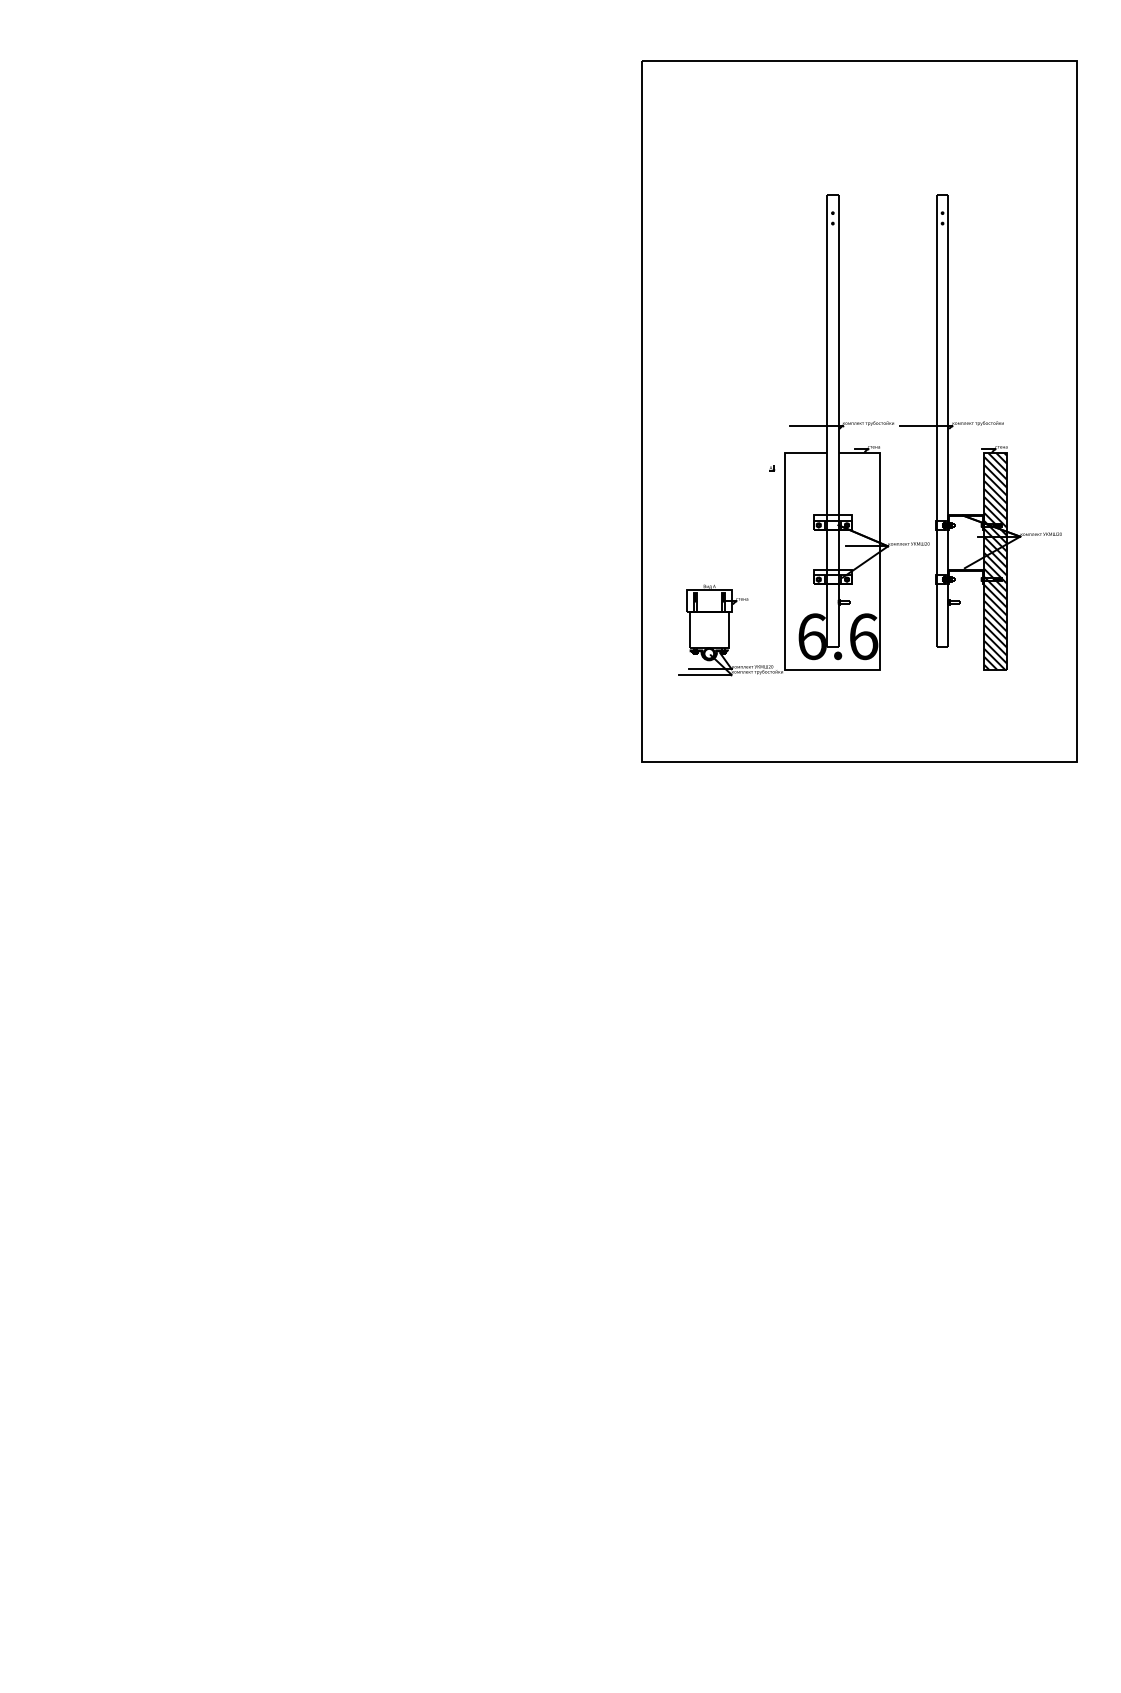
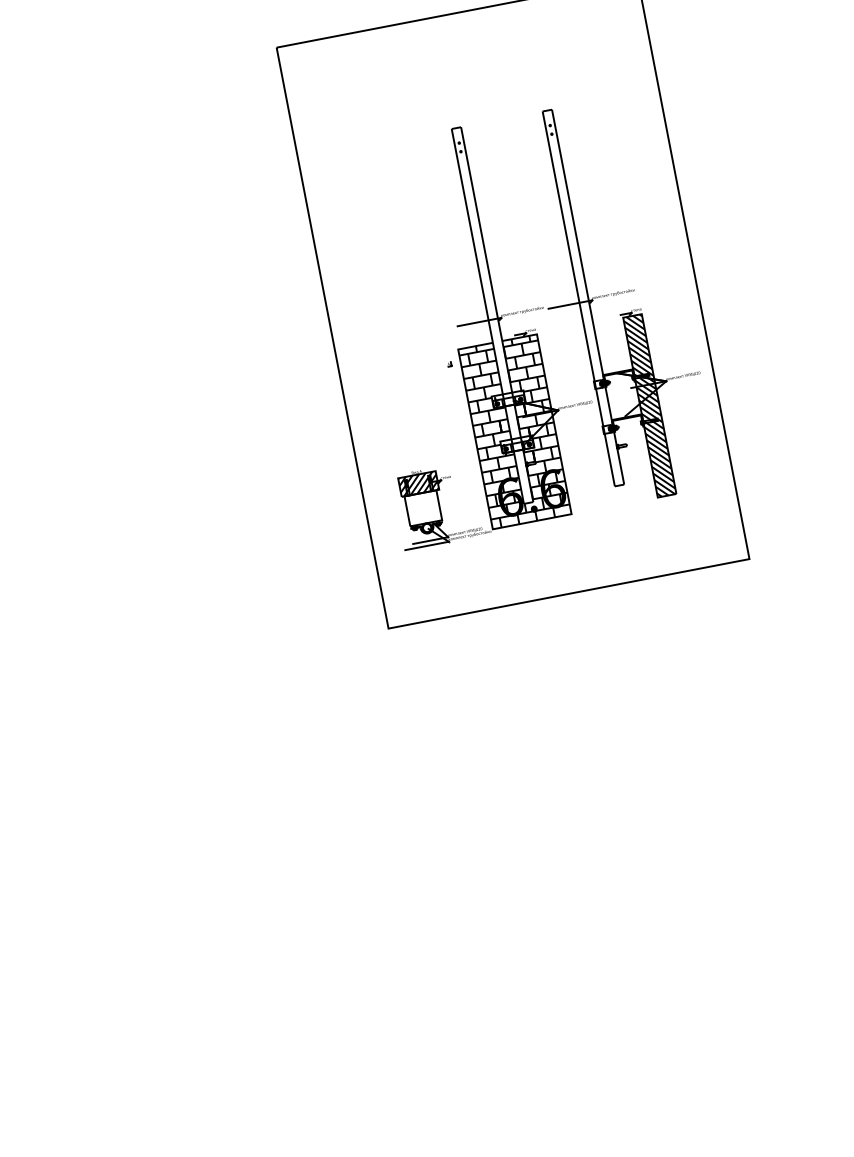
hatch: (832, 561) -> (514, 431), added
hatch: (708, 600) -> (418, 483), added

